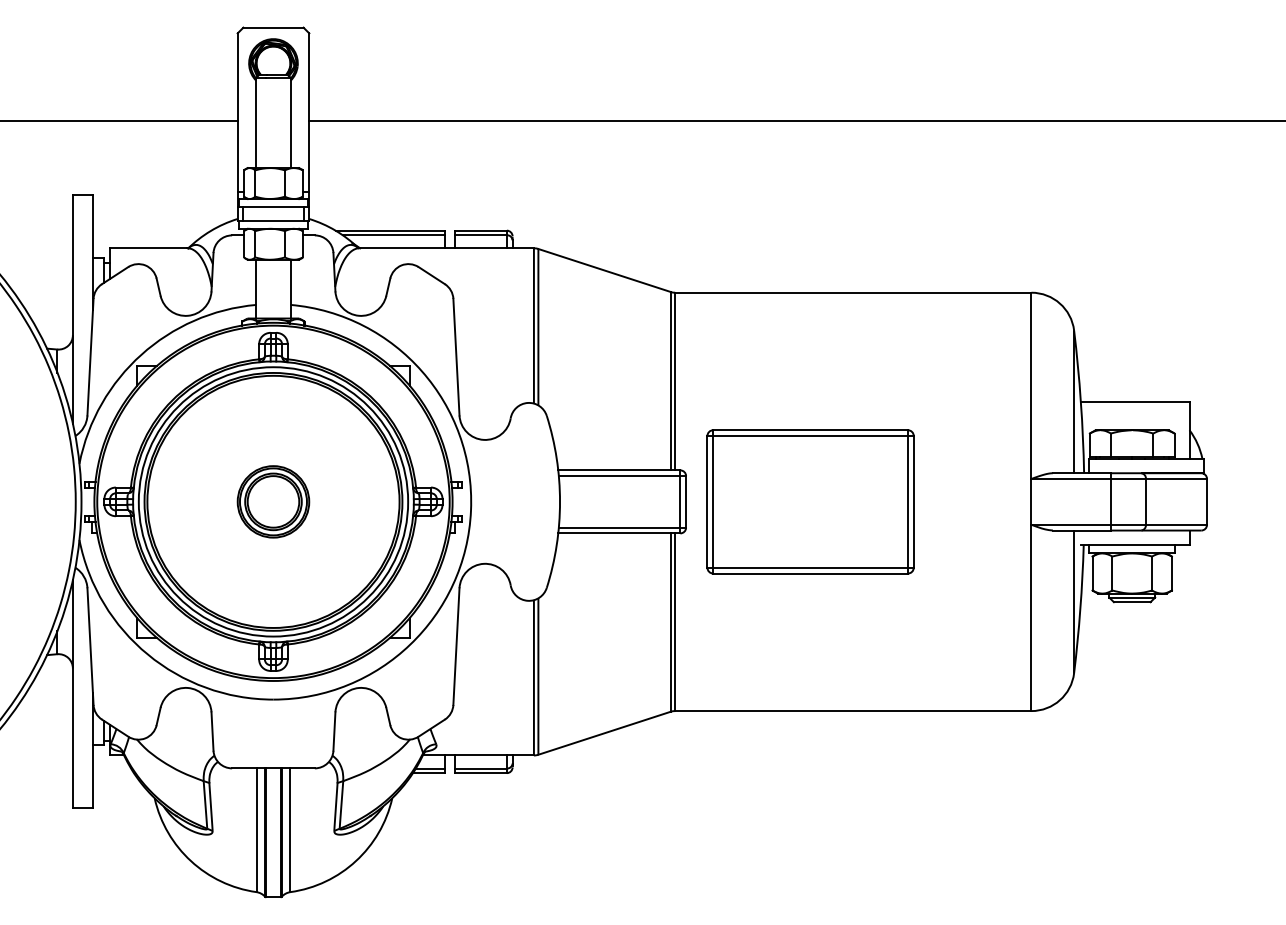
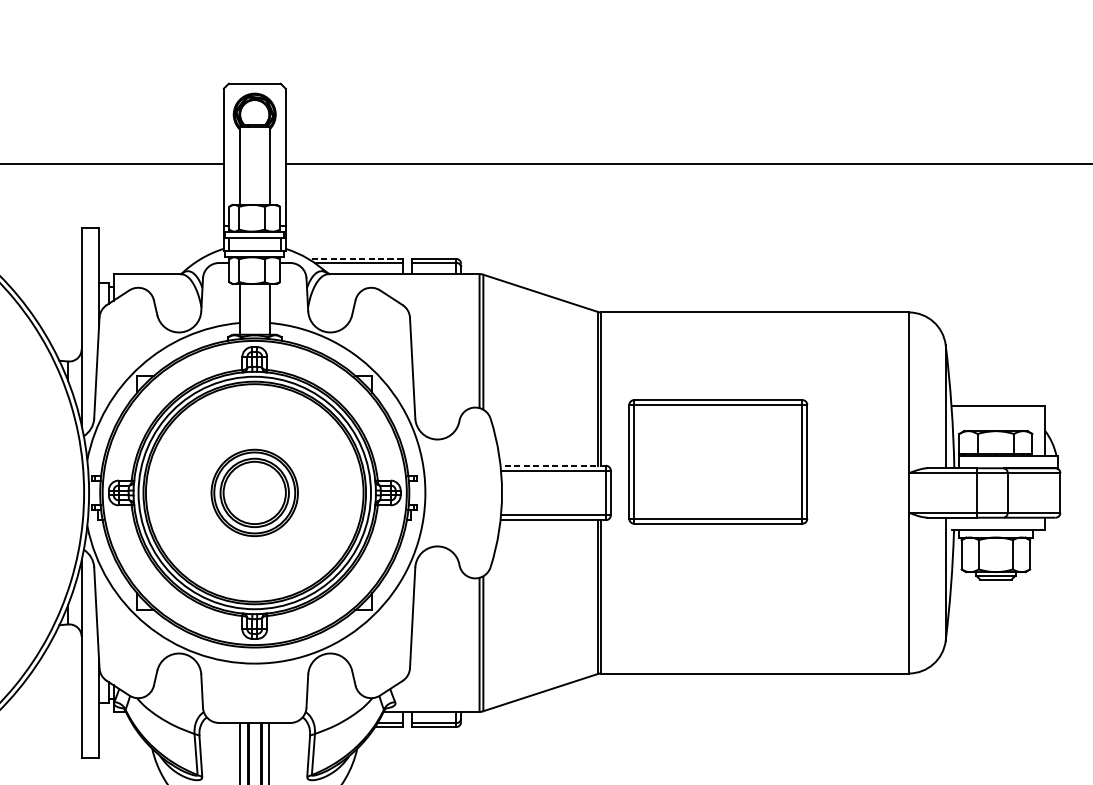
line: (390, 230) -> (355, 258), solid -> dashed
line: (618, 470) -> (552, 465), solid -> dashed
part: (273, 501) -> (254, 492), size x1.4
part: (810, 501) -> (718, 461), moved

